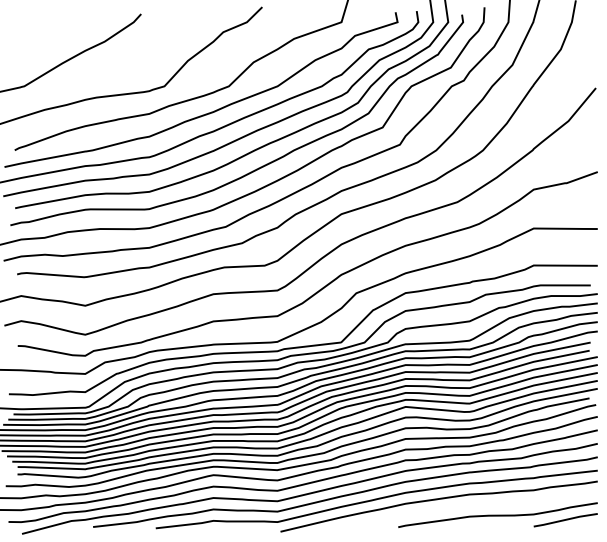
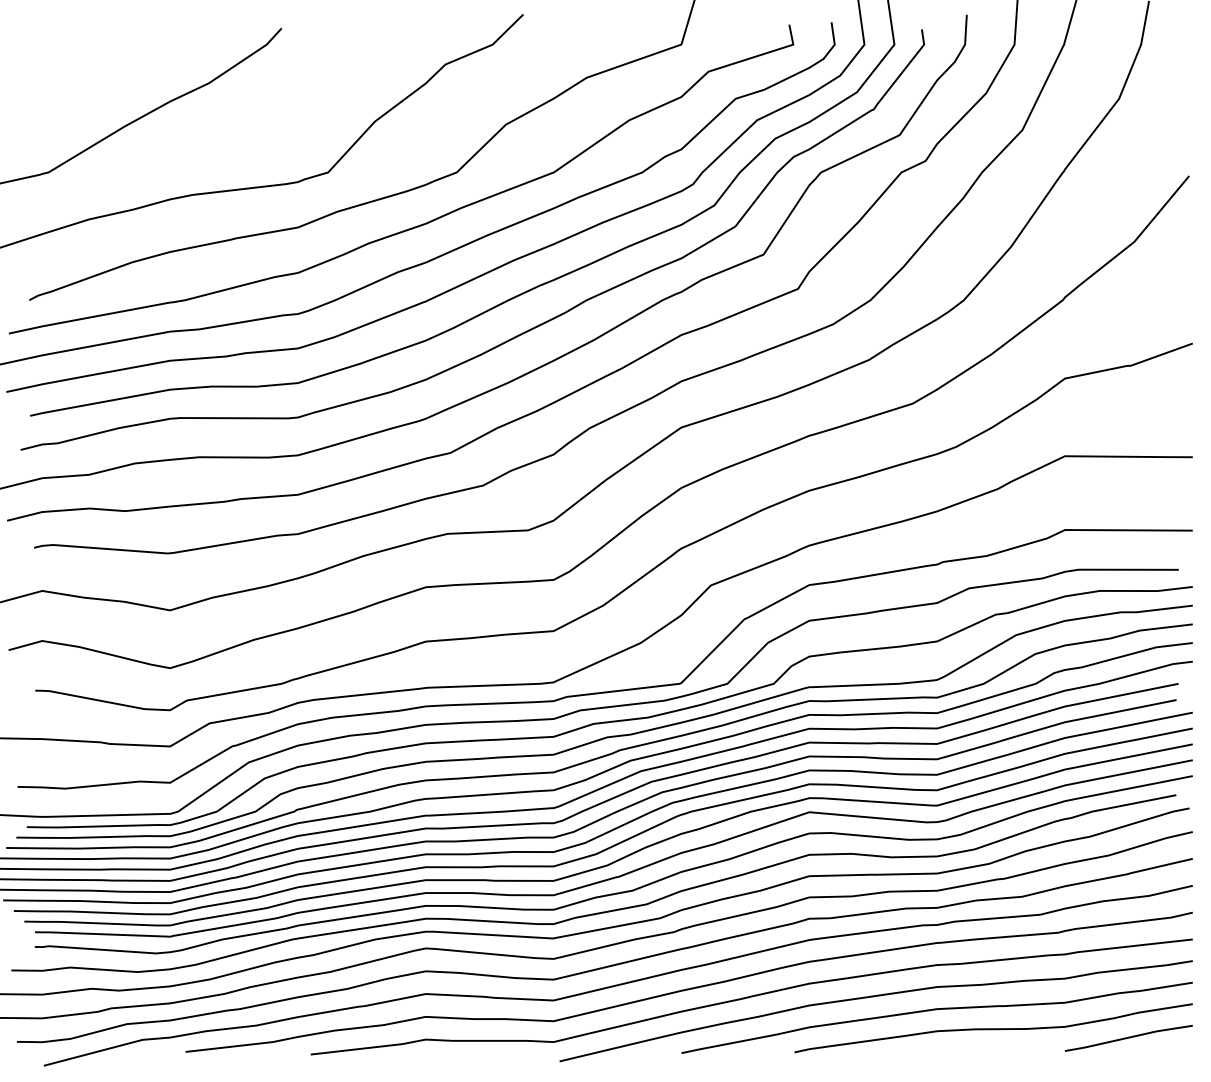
curve: (469, 506) -> (936, 1010), added

